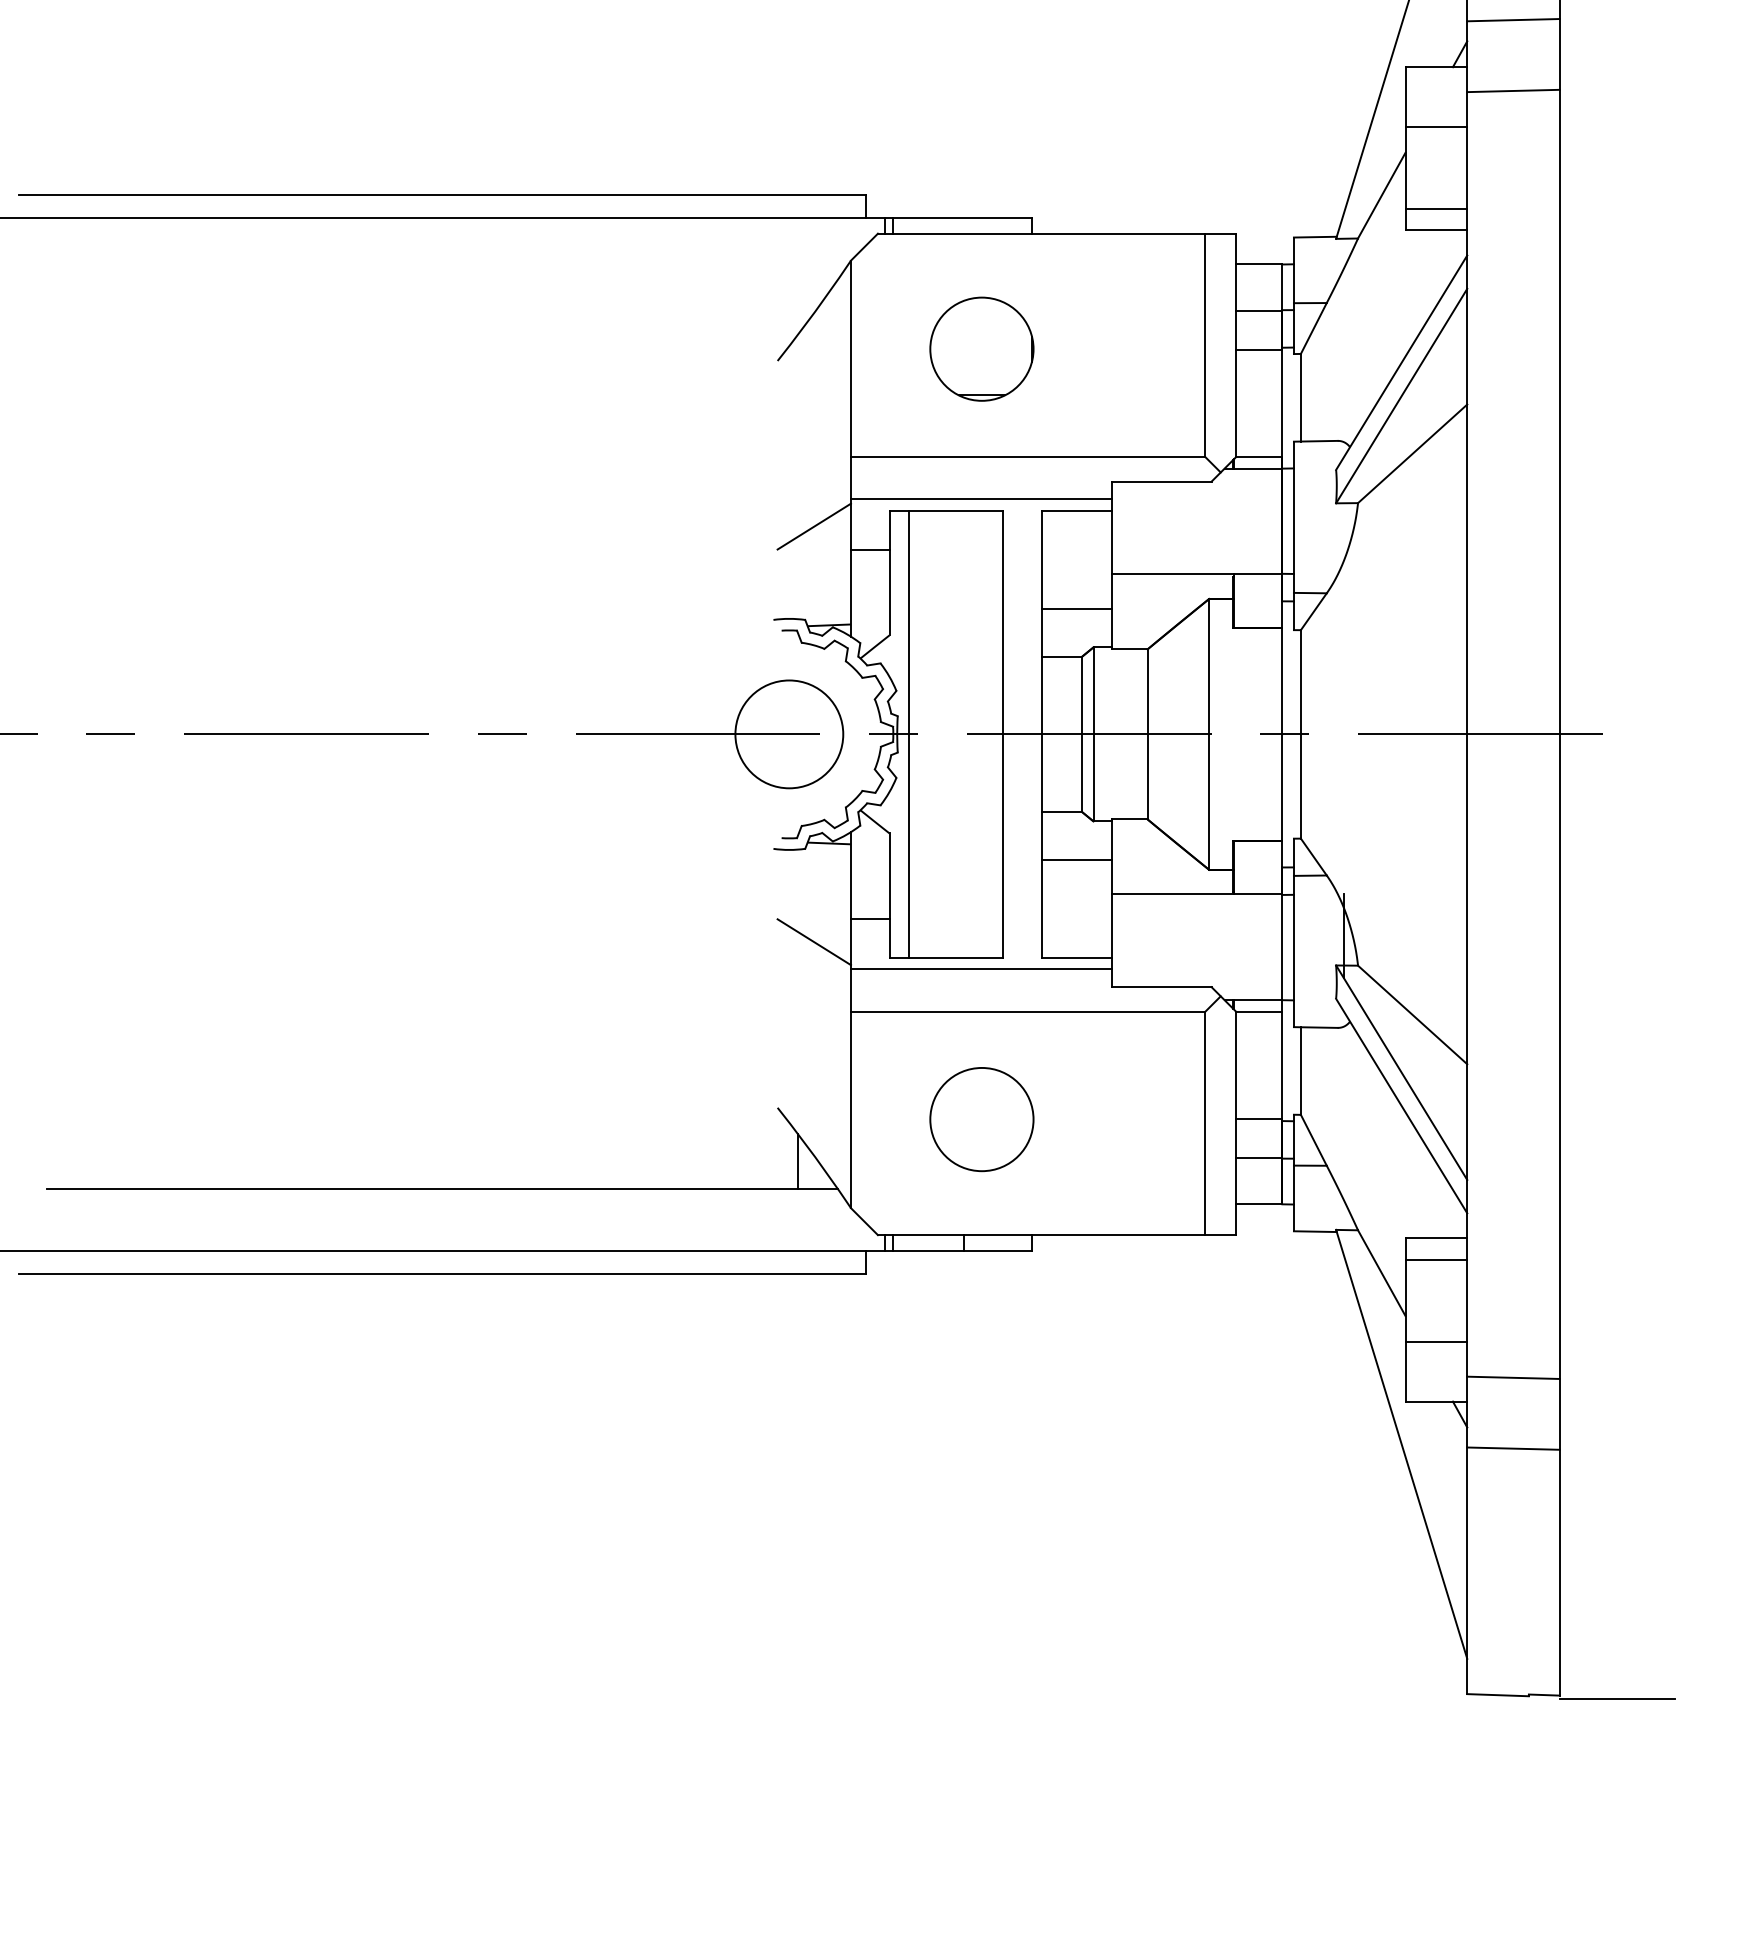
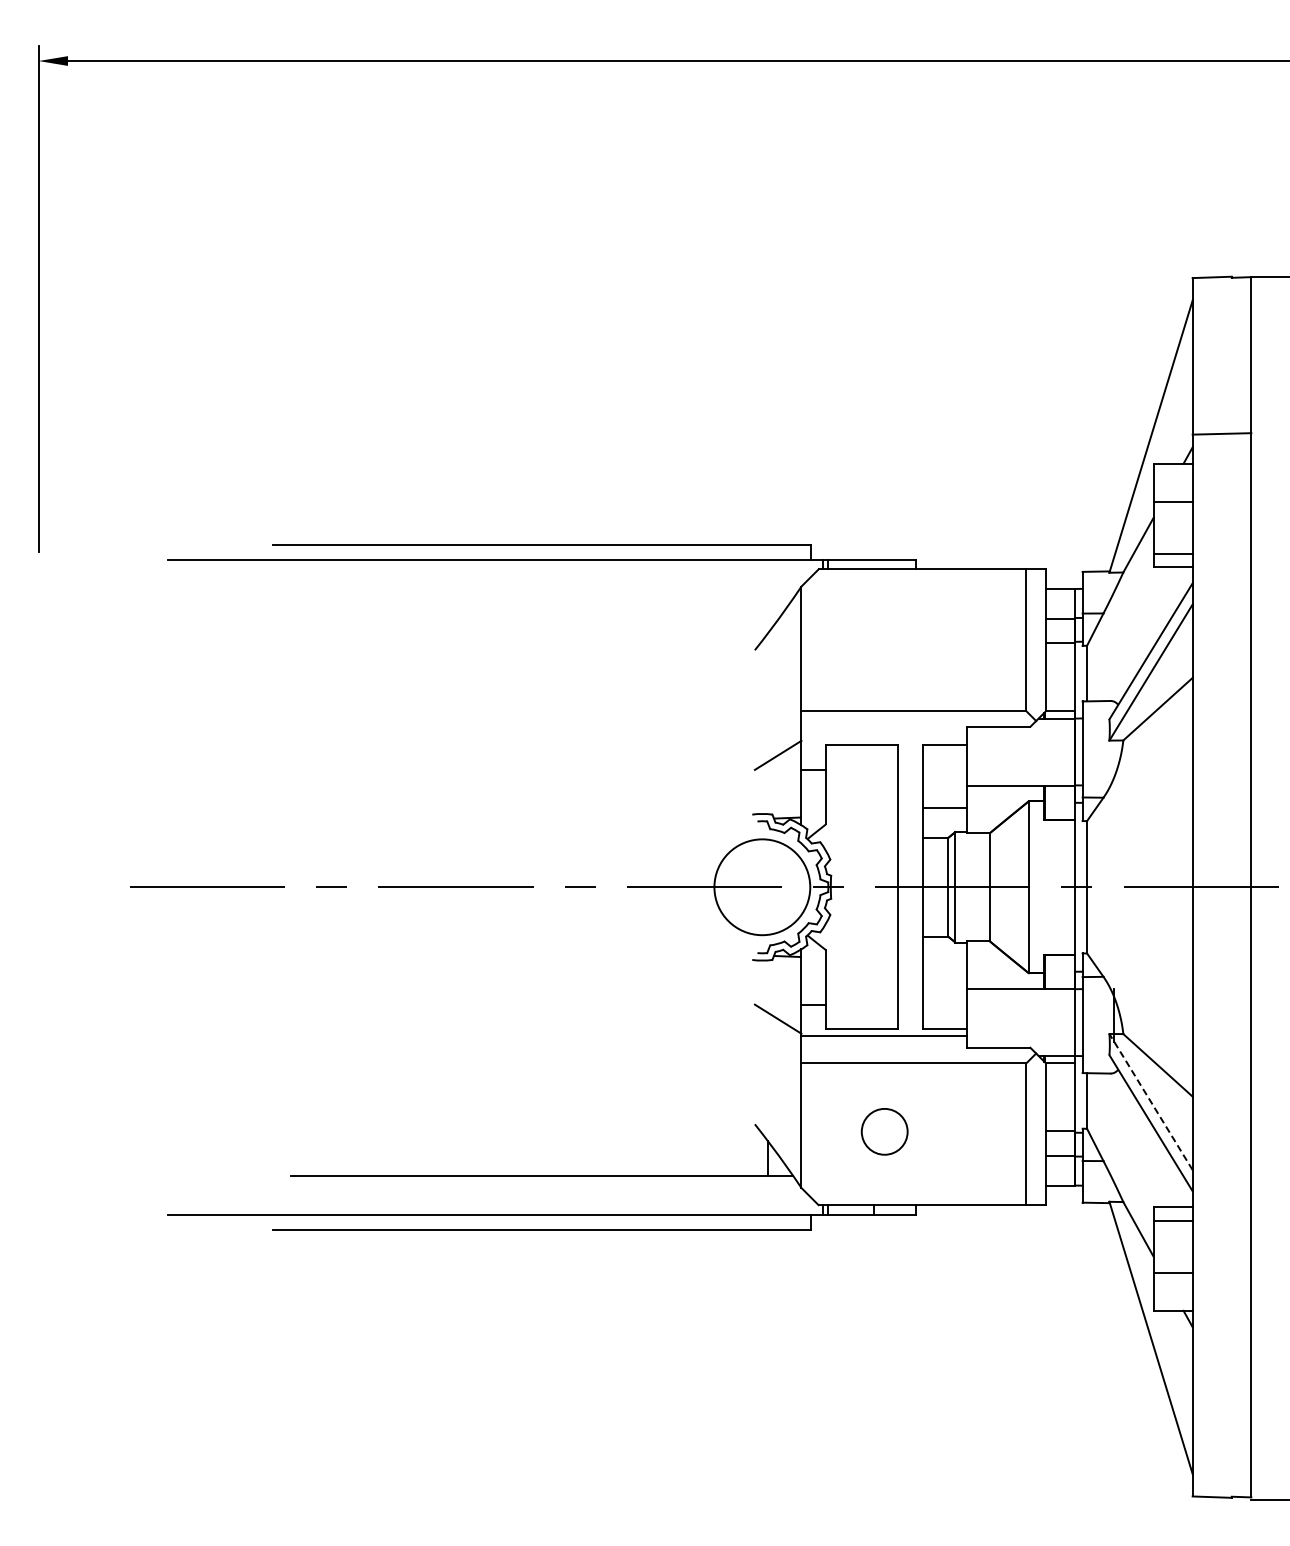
line: (1512, 90) -> (1221, 478), removed
part: (981, 348) -> (884, 642), removed
line: (981, 500) -> (884, 738), removed
circle: (789, 734) -> (762, 887), size x1.4
line: (909, 734) -> (838, 887), removed
line: (1076, 859) -> (944, 966), removed
line: (1402, 1073) -> (1151, 1102), solid -> dashed
circle: (981, 1119) -> (884, 1131), size x0.7
line: (1512, 1377) -> (1221, 1295), removed
line: (1512, 1448) -> (1221, 1340), removed

